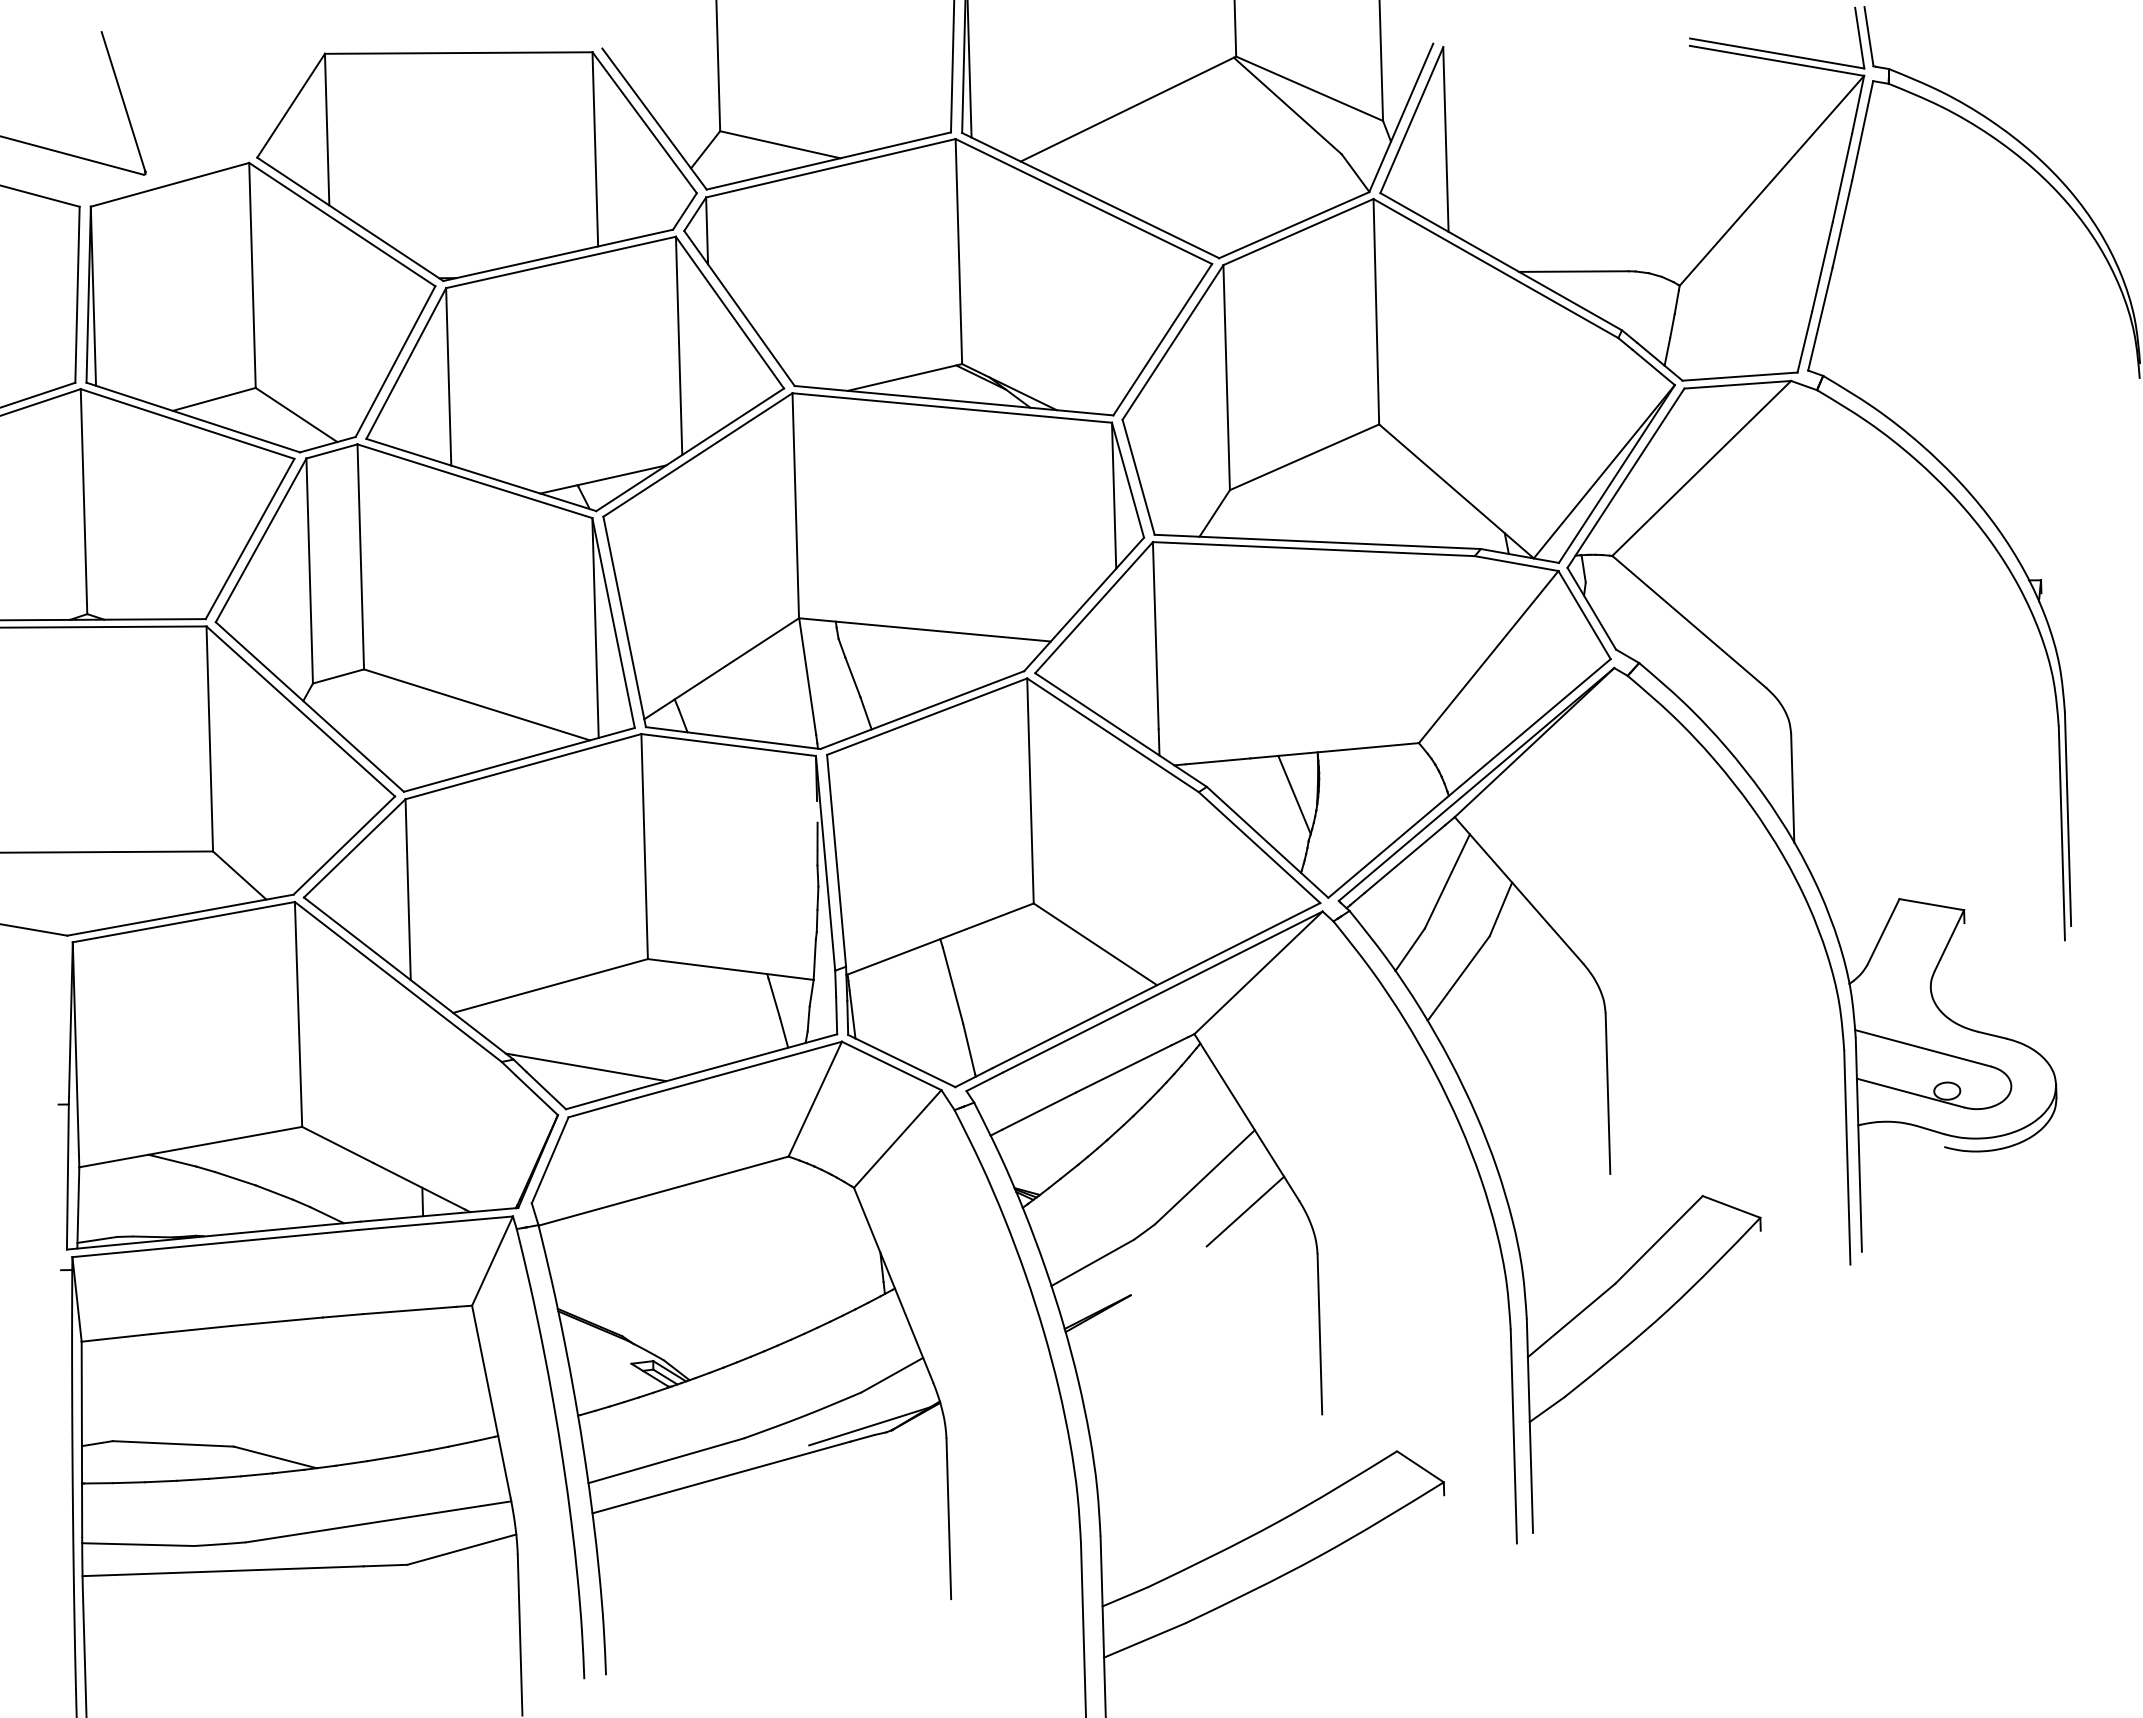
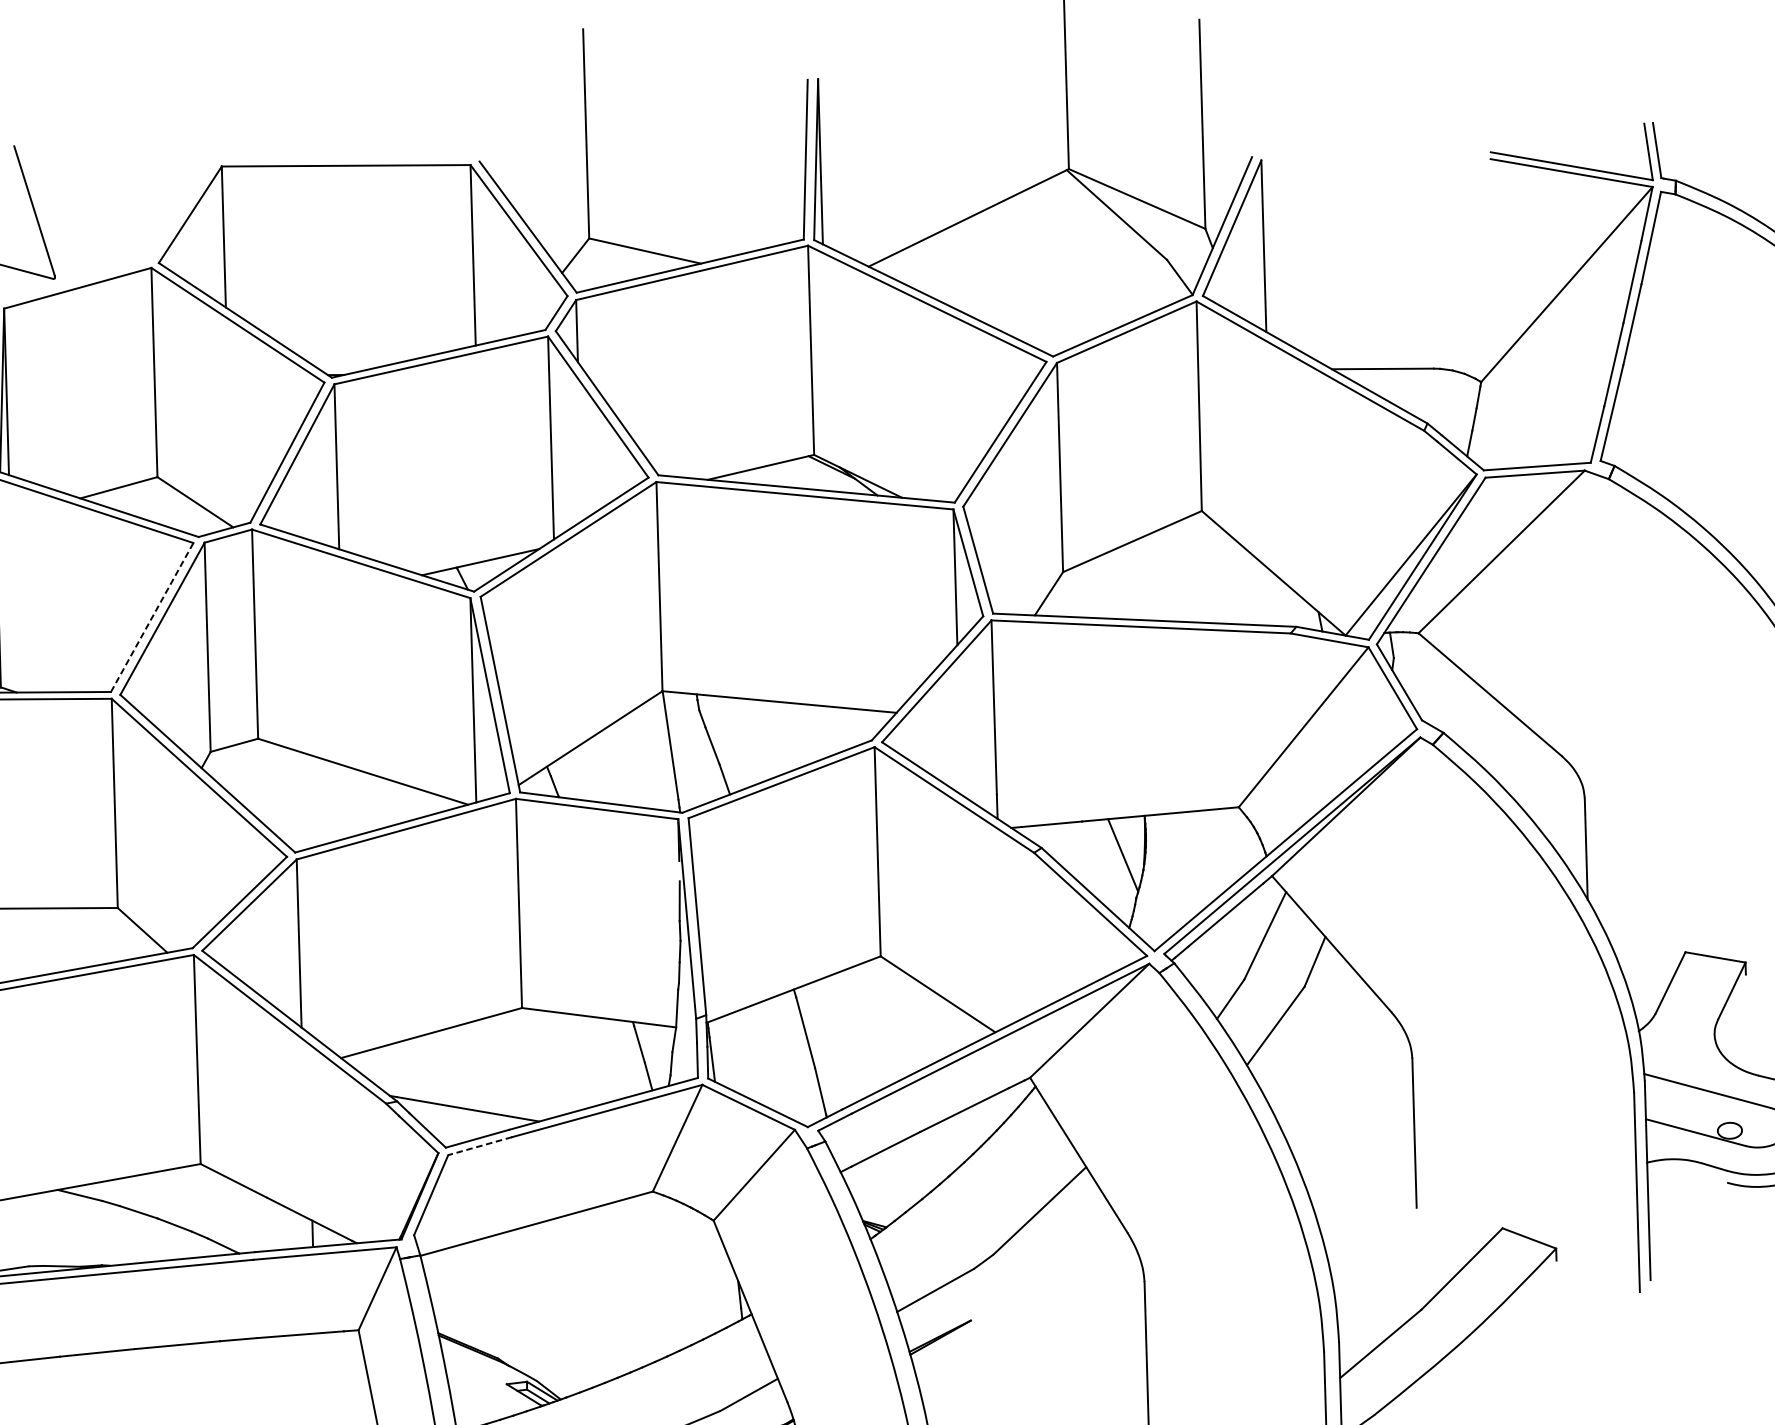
line: (250, 538) -> (152, 617), solid -> dashed
line: (602, 1107) -> (479, 1146), solid -> dashed
line: (1245, 1211) -> (1077, 1242), removed

